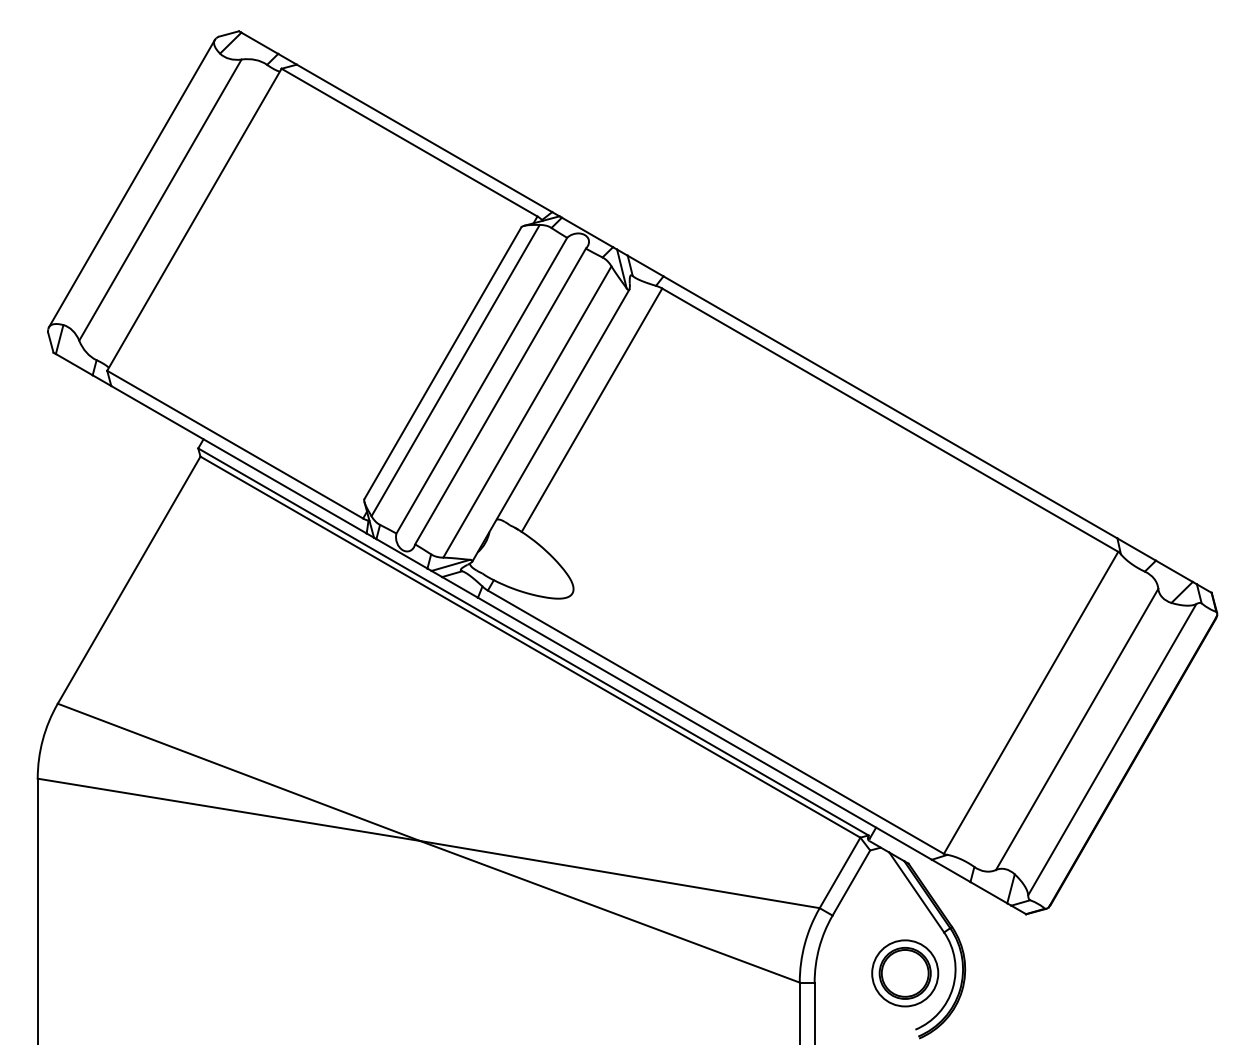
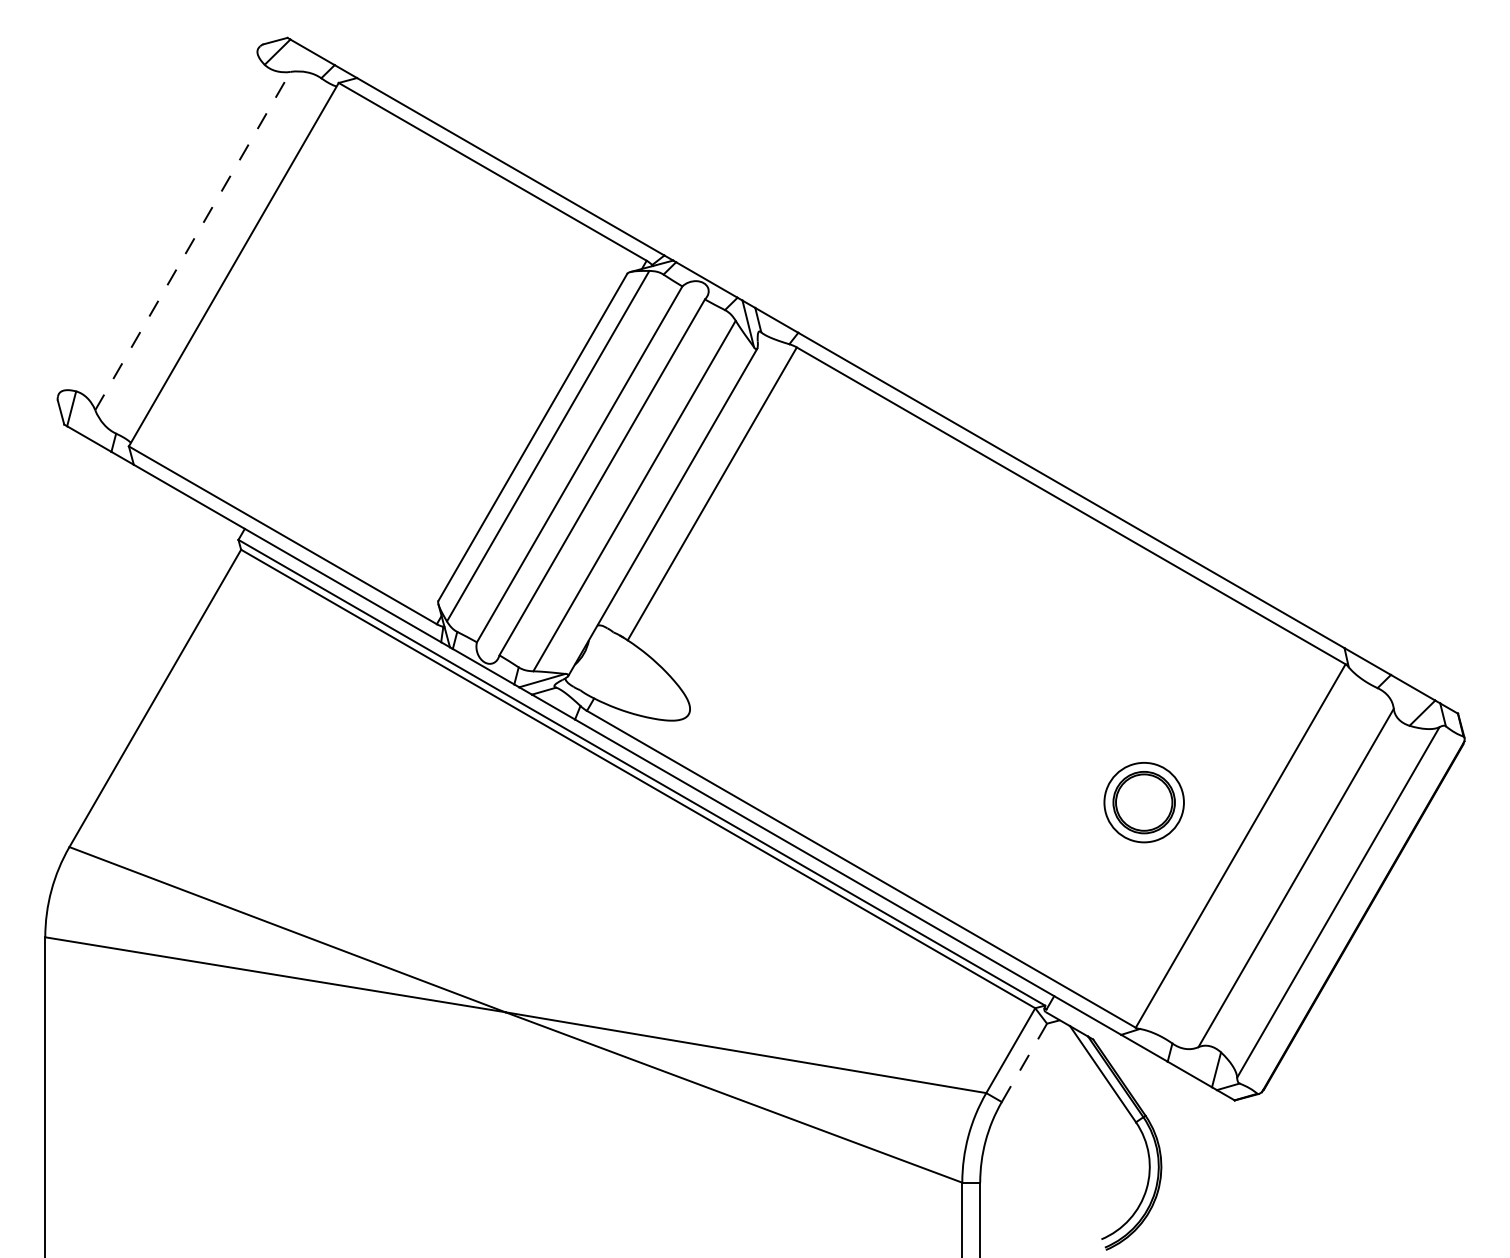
line: (131, 183) -> (158, 221), removed
line: (160, 199) -> (193, 240), solid -> dashed
line: (851, 883) -> (1024, 1063), solid -> dashed
part: (904, 973) -> (1143, 802), moved

